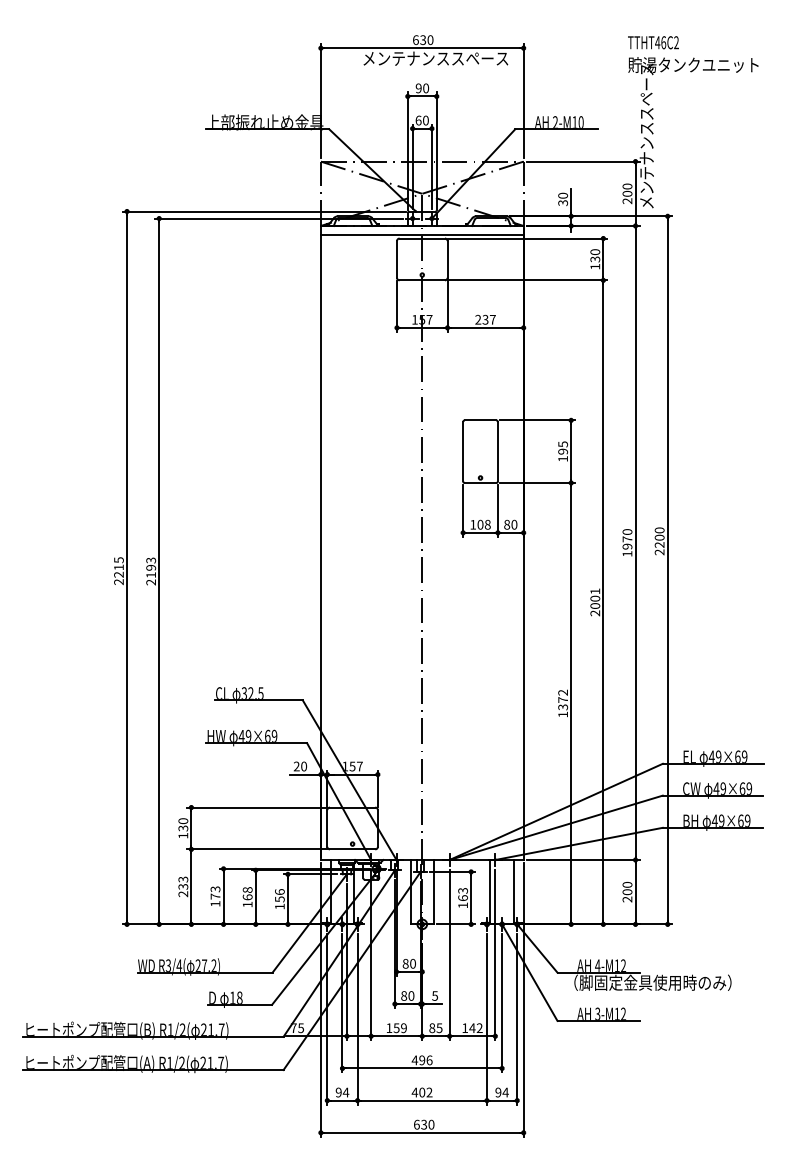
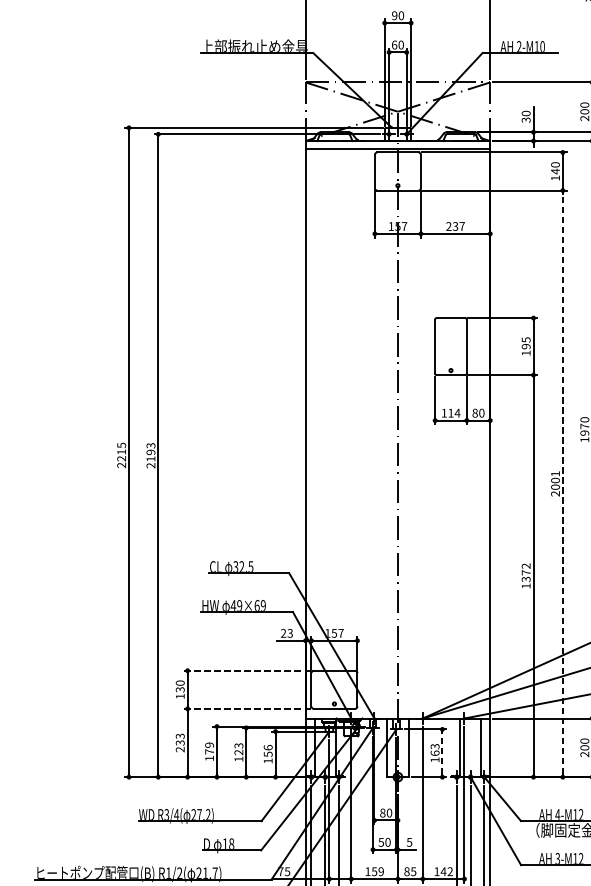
text: (595, 259) -> (555, 171), 130 -> 140
text: (484, 524) -> (454, 412), 108 -> 114
line: (603, 602) -> (562, 483), solid -> dashed
text: (304, 766) -> (290, 633), 20 -> 23
line: (257, 807) -> (247, 670), solid -> dashed
line: (257, 849) -> (247, 708), solid -> dashed
text: (215, 889) -> (209, 745), 173 -> 179
text: (247, 893) -> (238, 749), 168 -> 123
line: (471, 897) -> (442, 752), solid -> dashed
text: (404, 995) -> (381, 841), 80 -> 50

